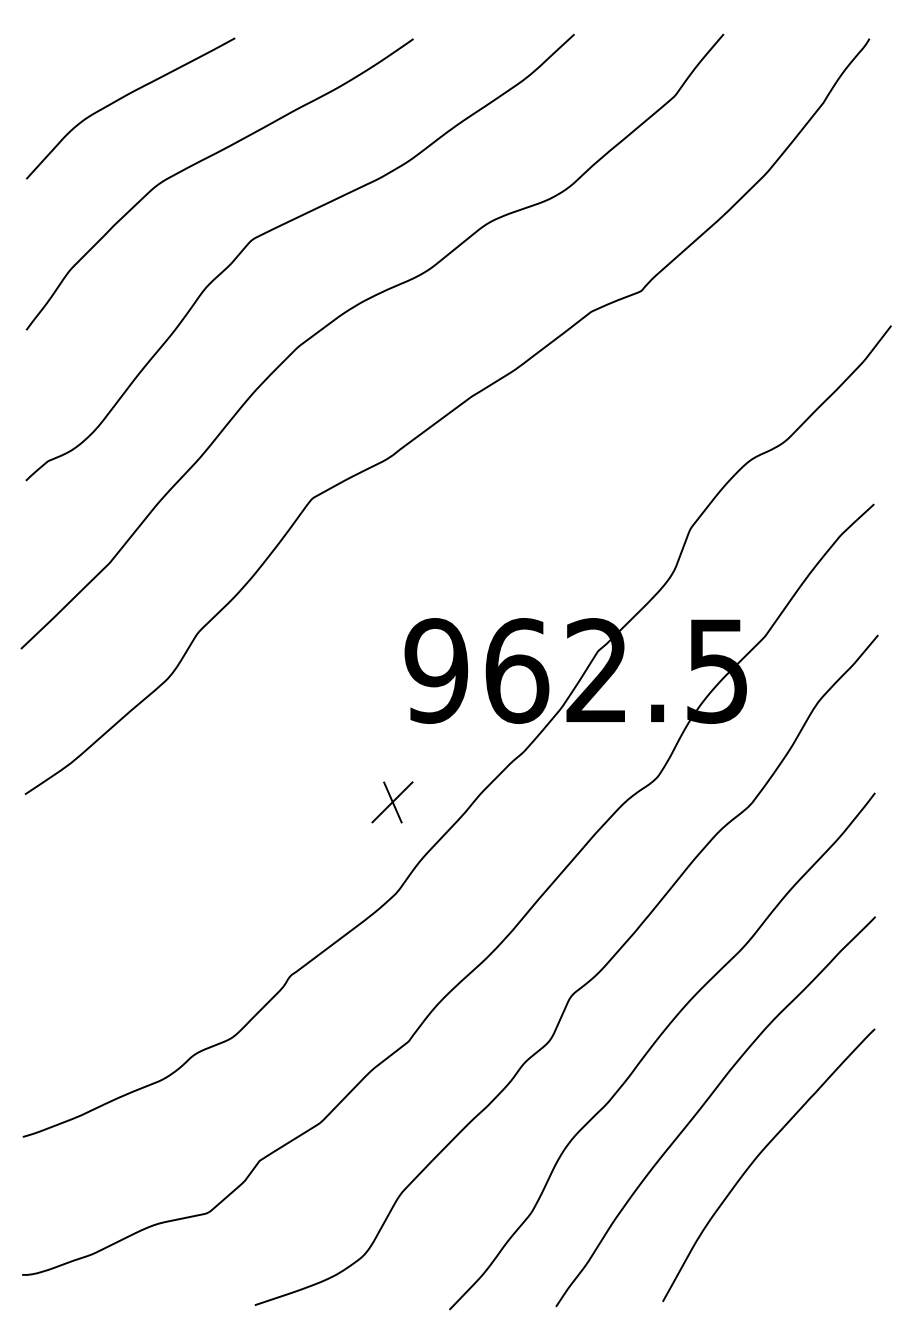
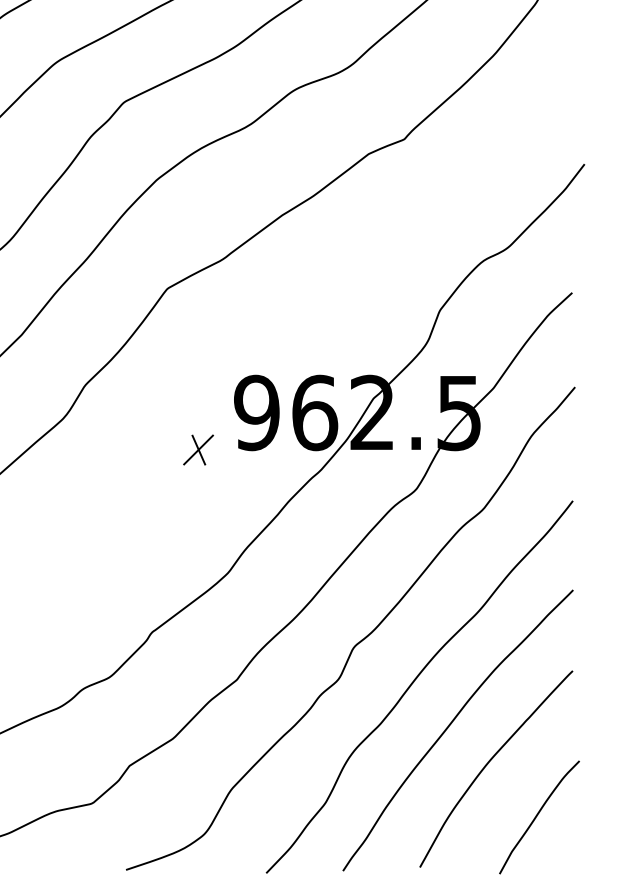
part: (392, 802) -> (198, 450), moved
curve: (826, 1229) -> (537, 815), added

